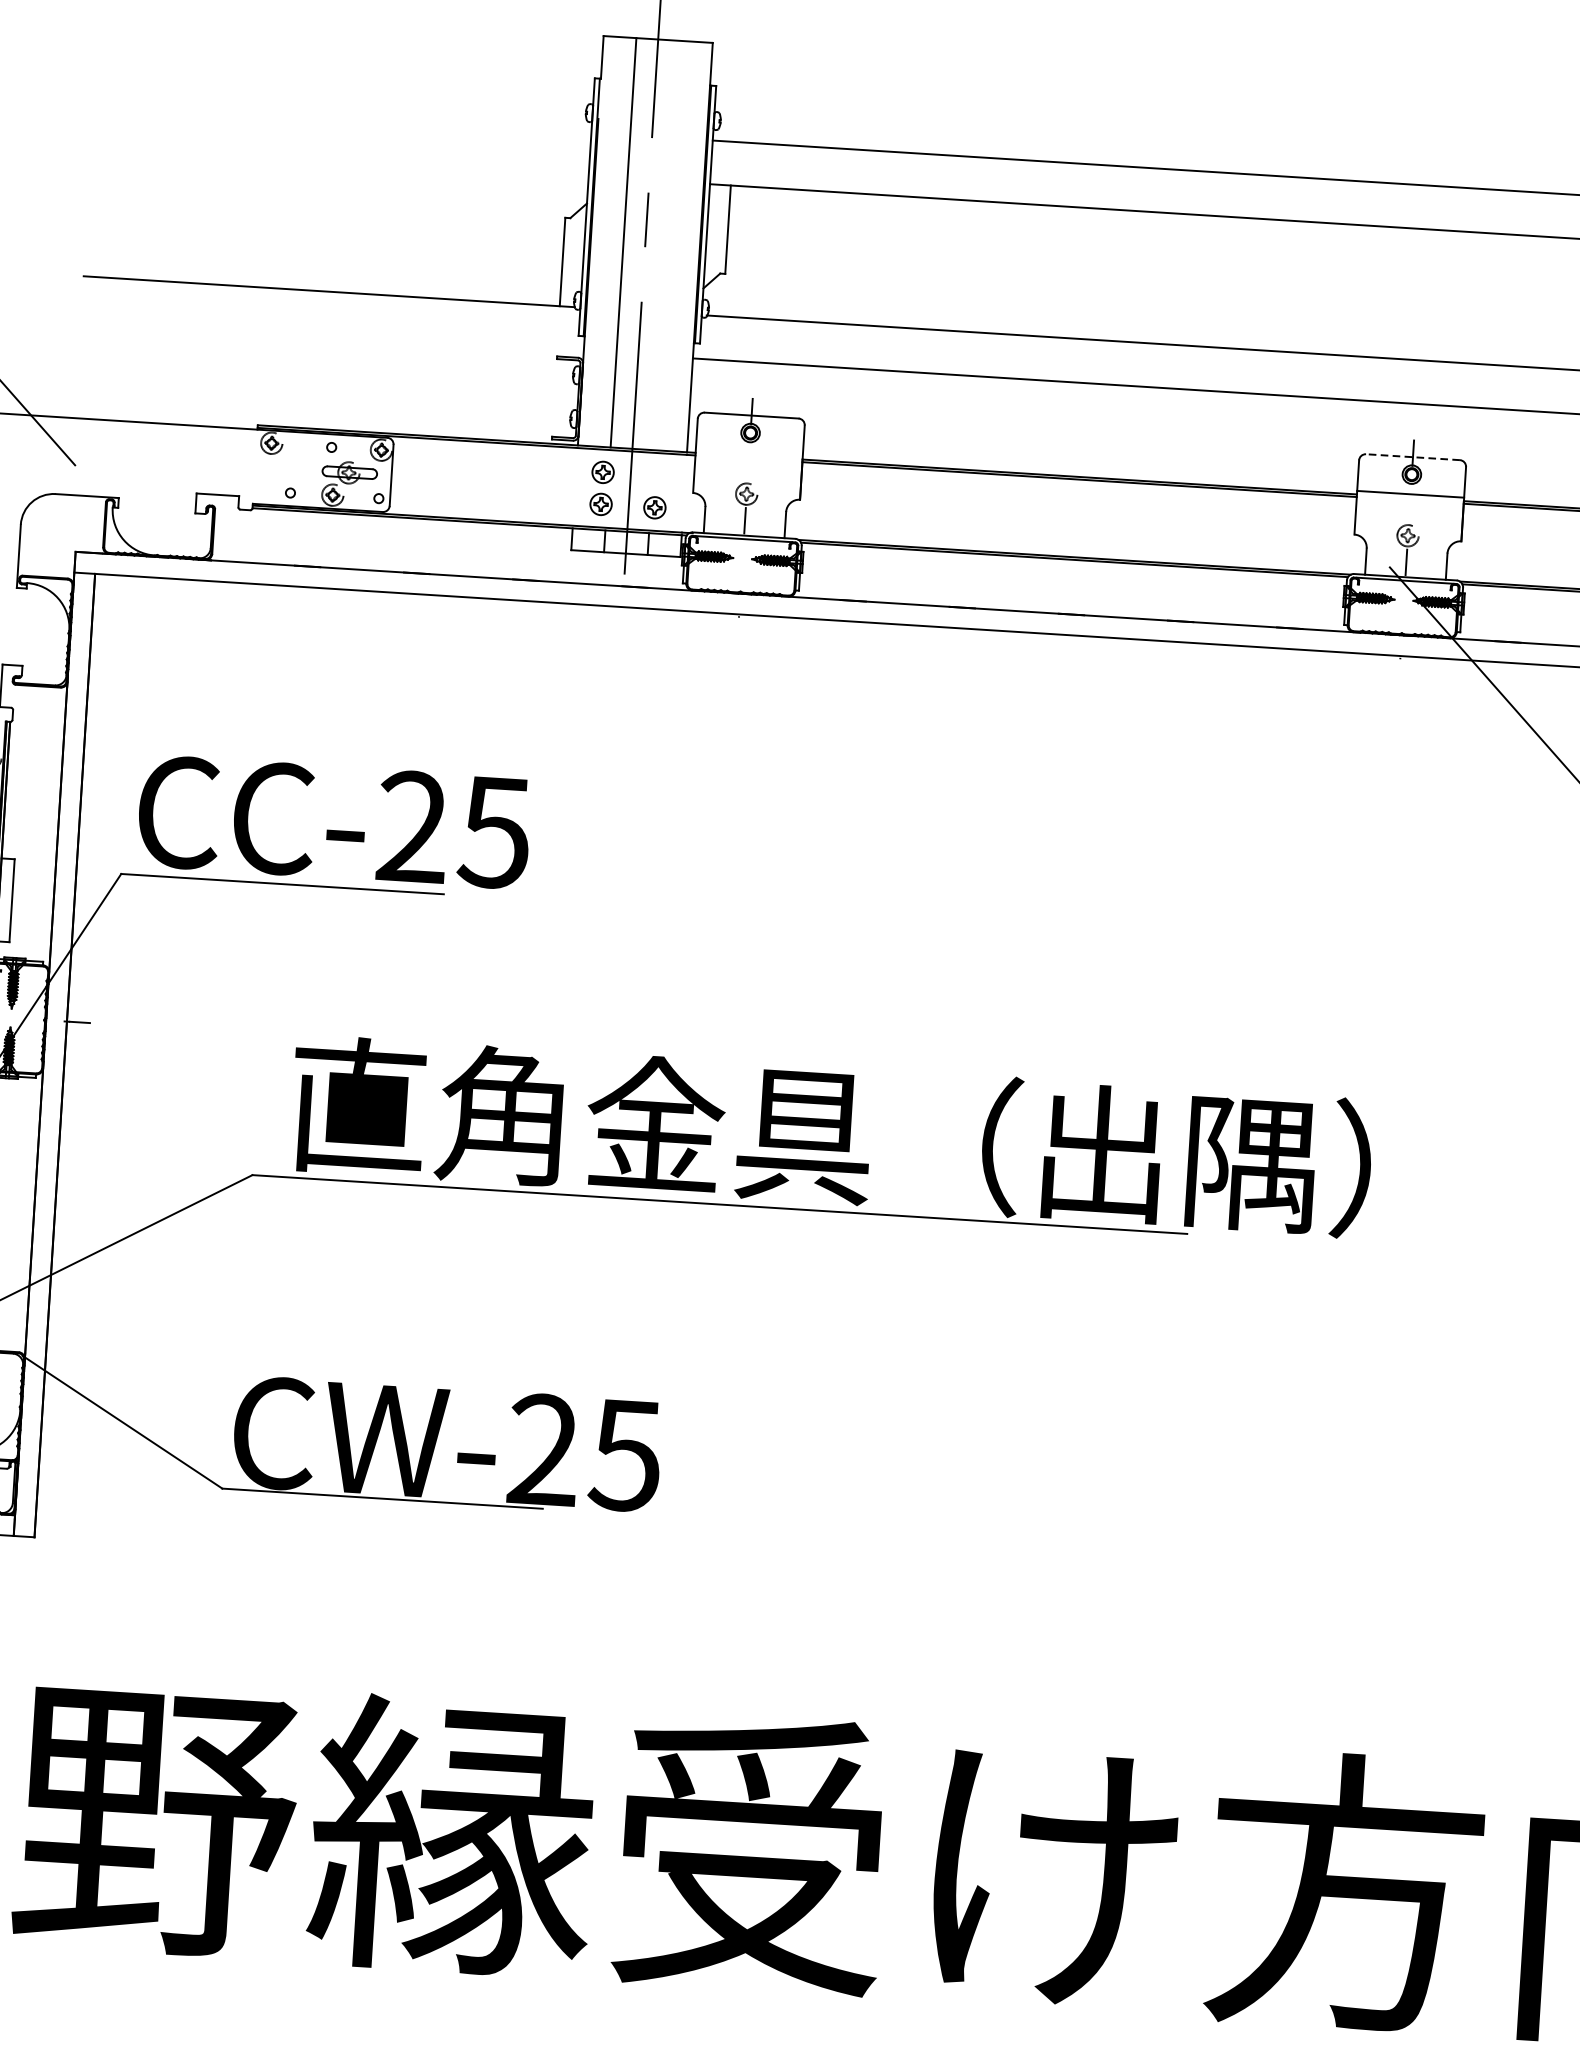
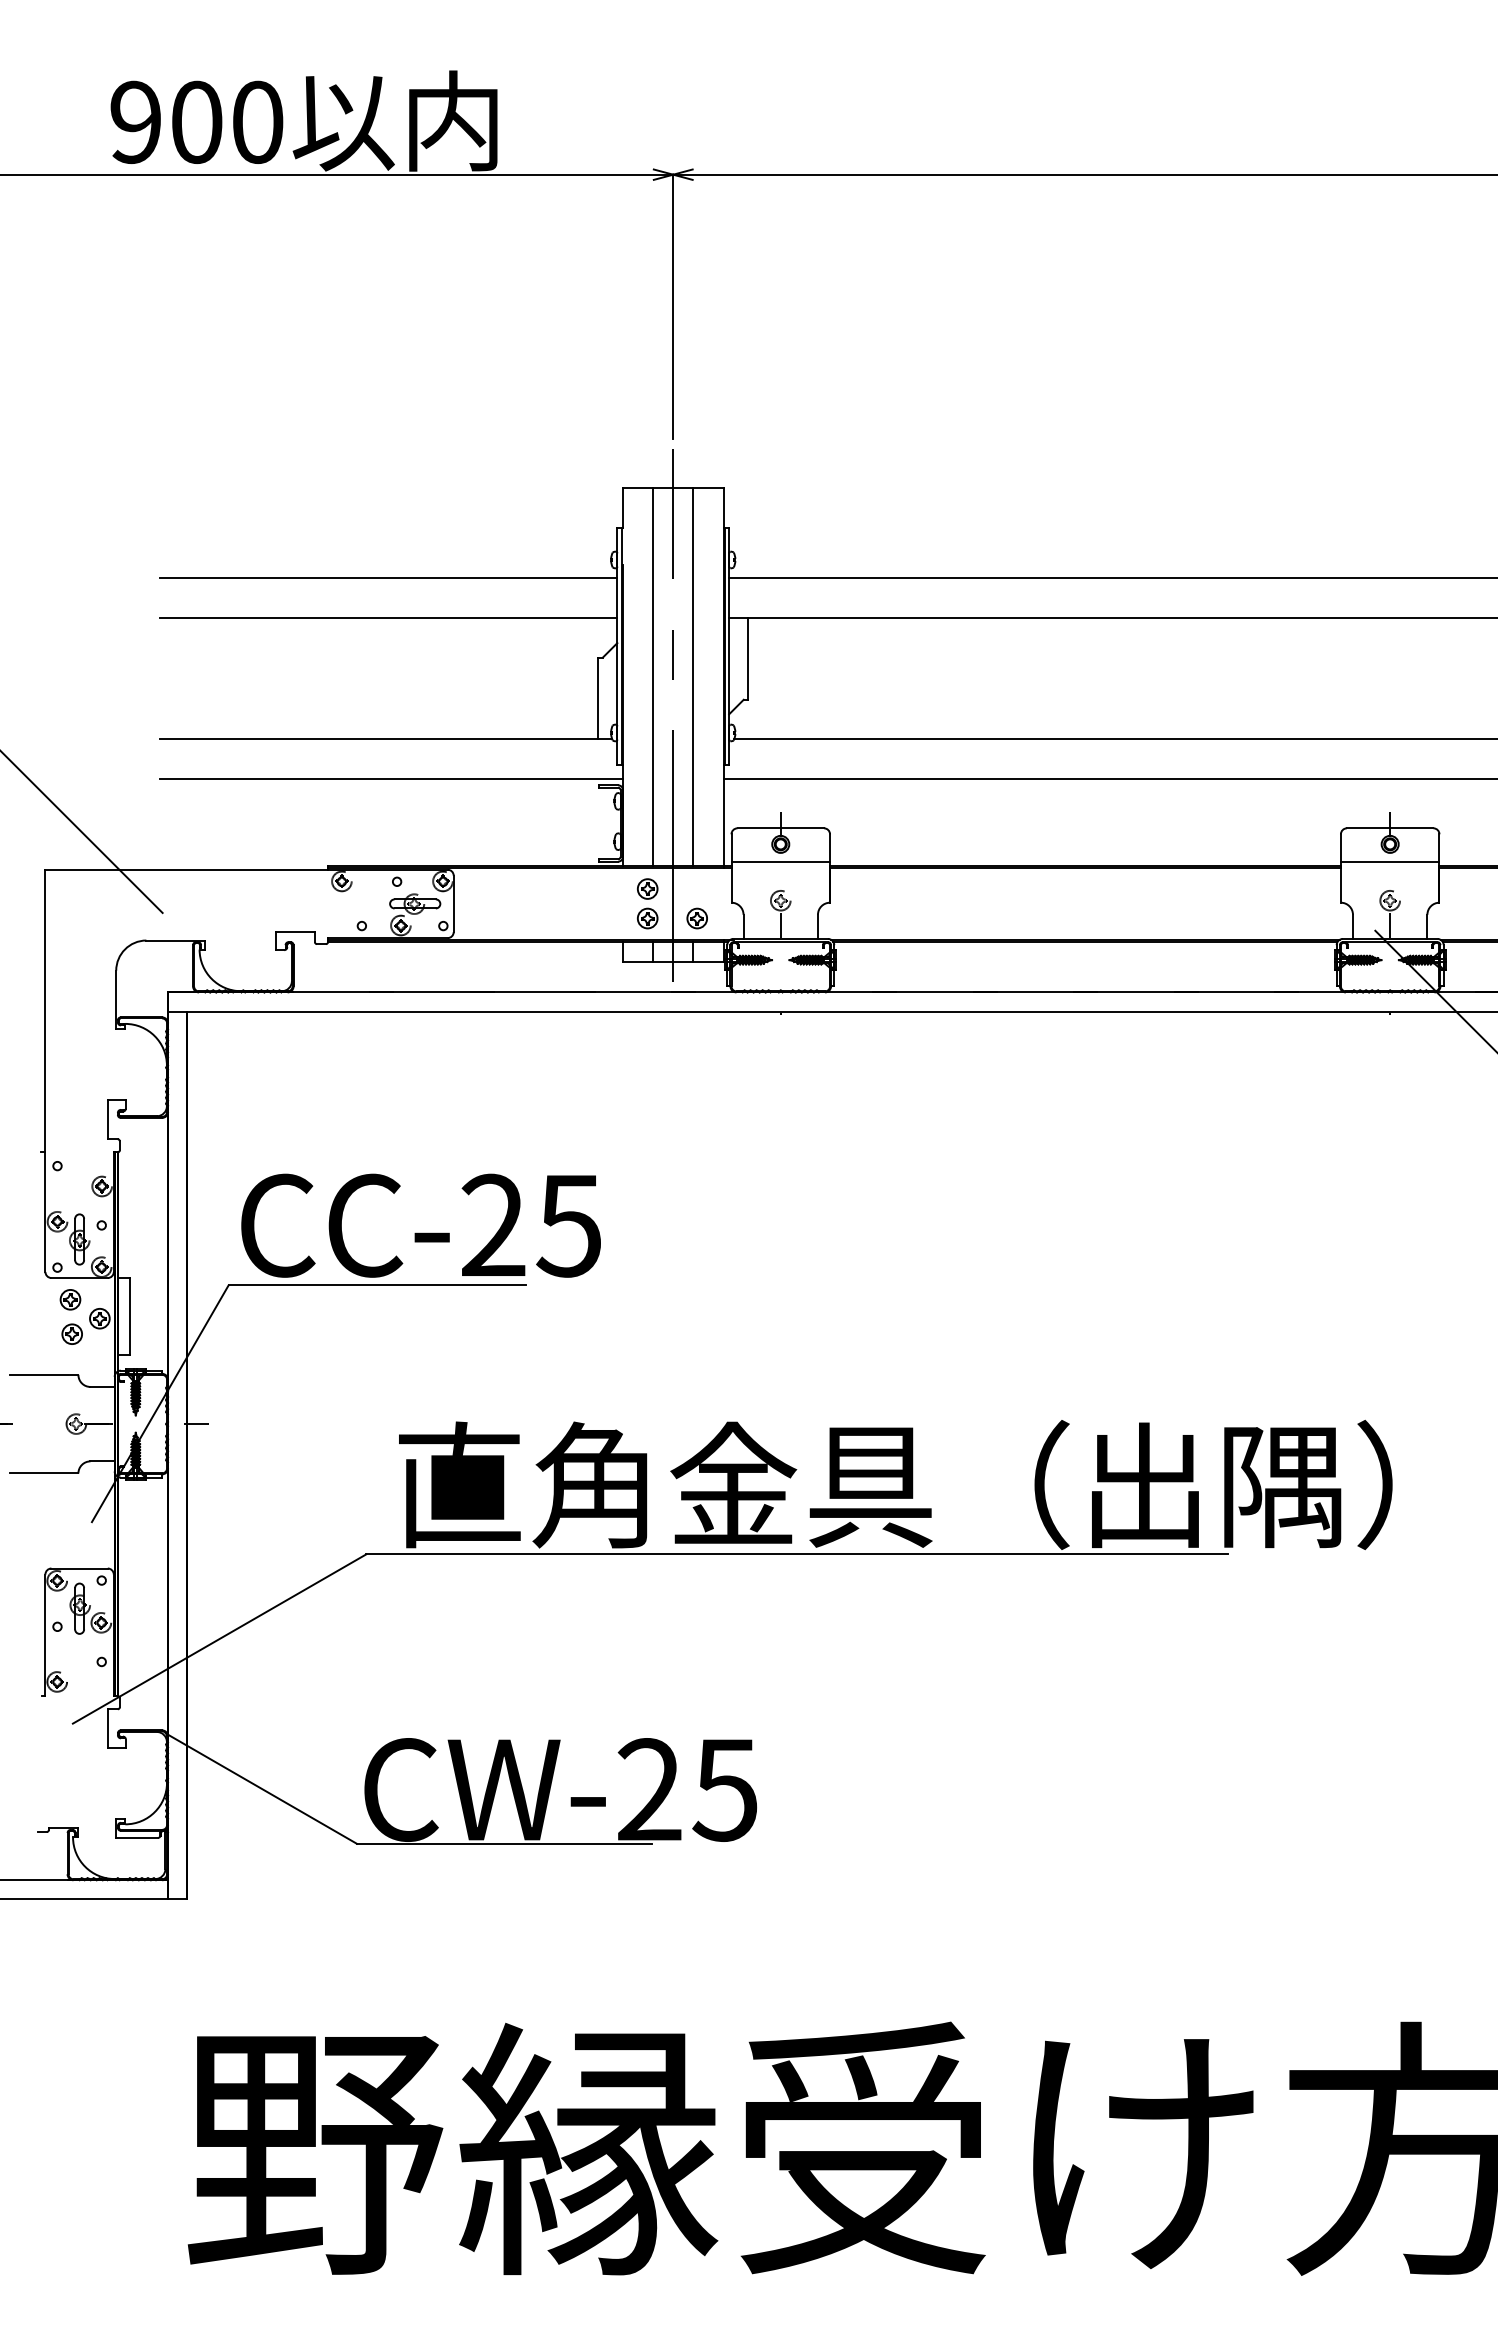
line: (343, 117) -> (388, 578), added
line: (340, 161) -> (388, 618), added
line: (667, 244) -> (693, 676), added
line: (331, 335) -> (390, 779), added
line: (749, 452) -> (780, 862), added
line: (1412, 457) -> (1389, 828), dashed -> solid

